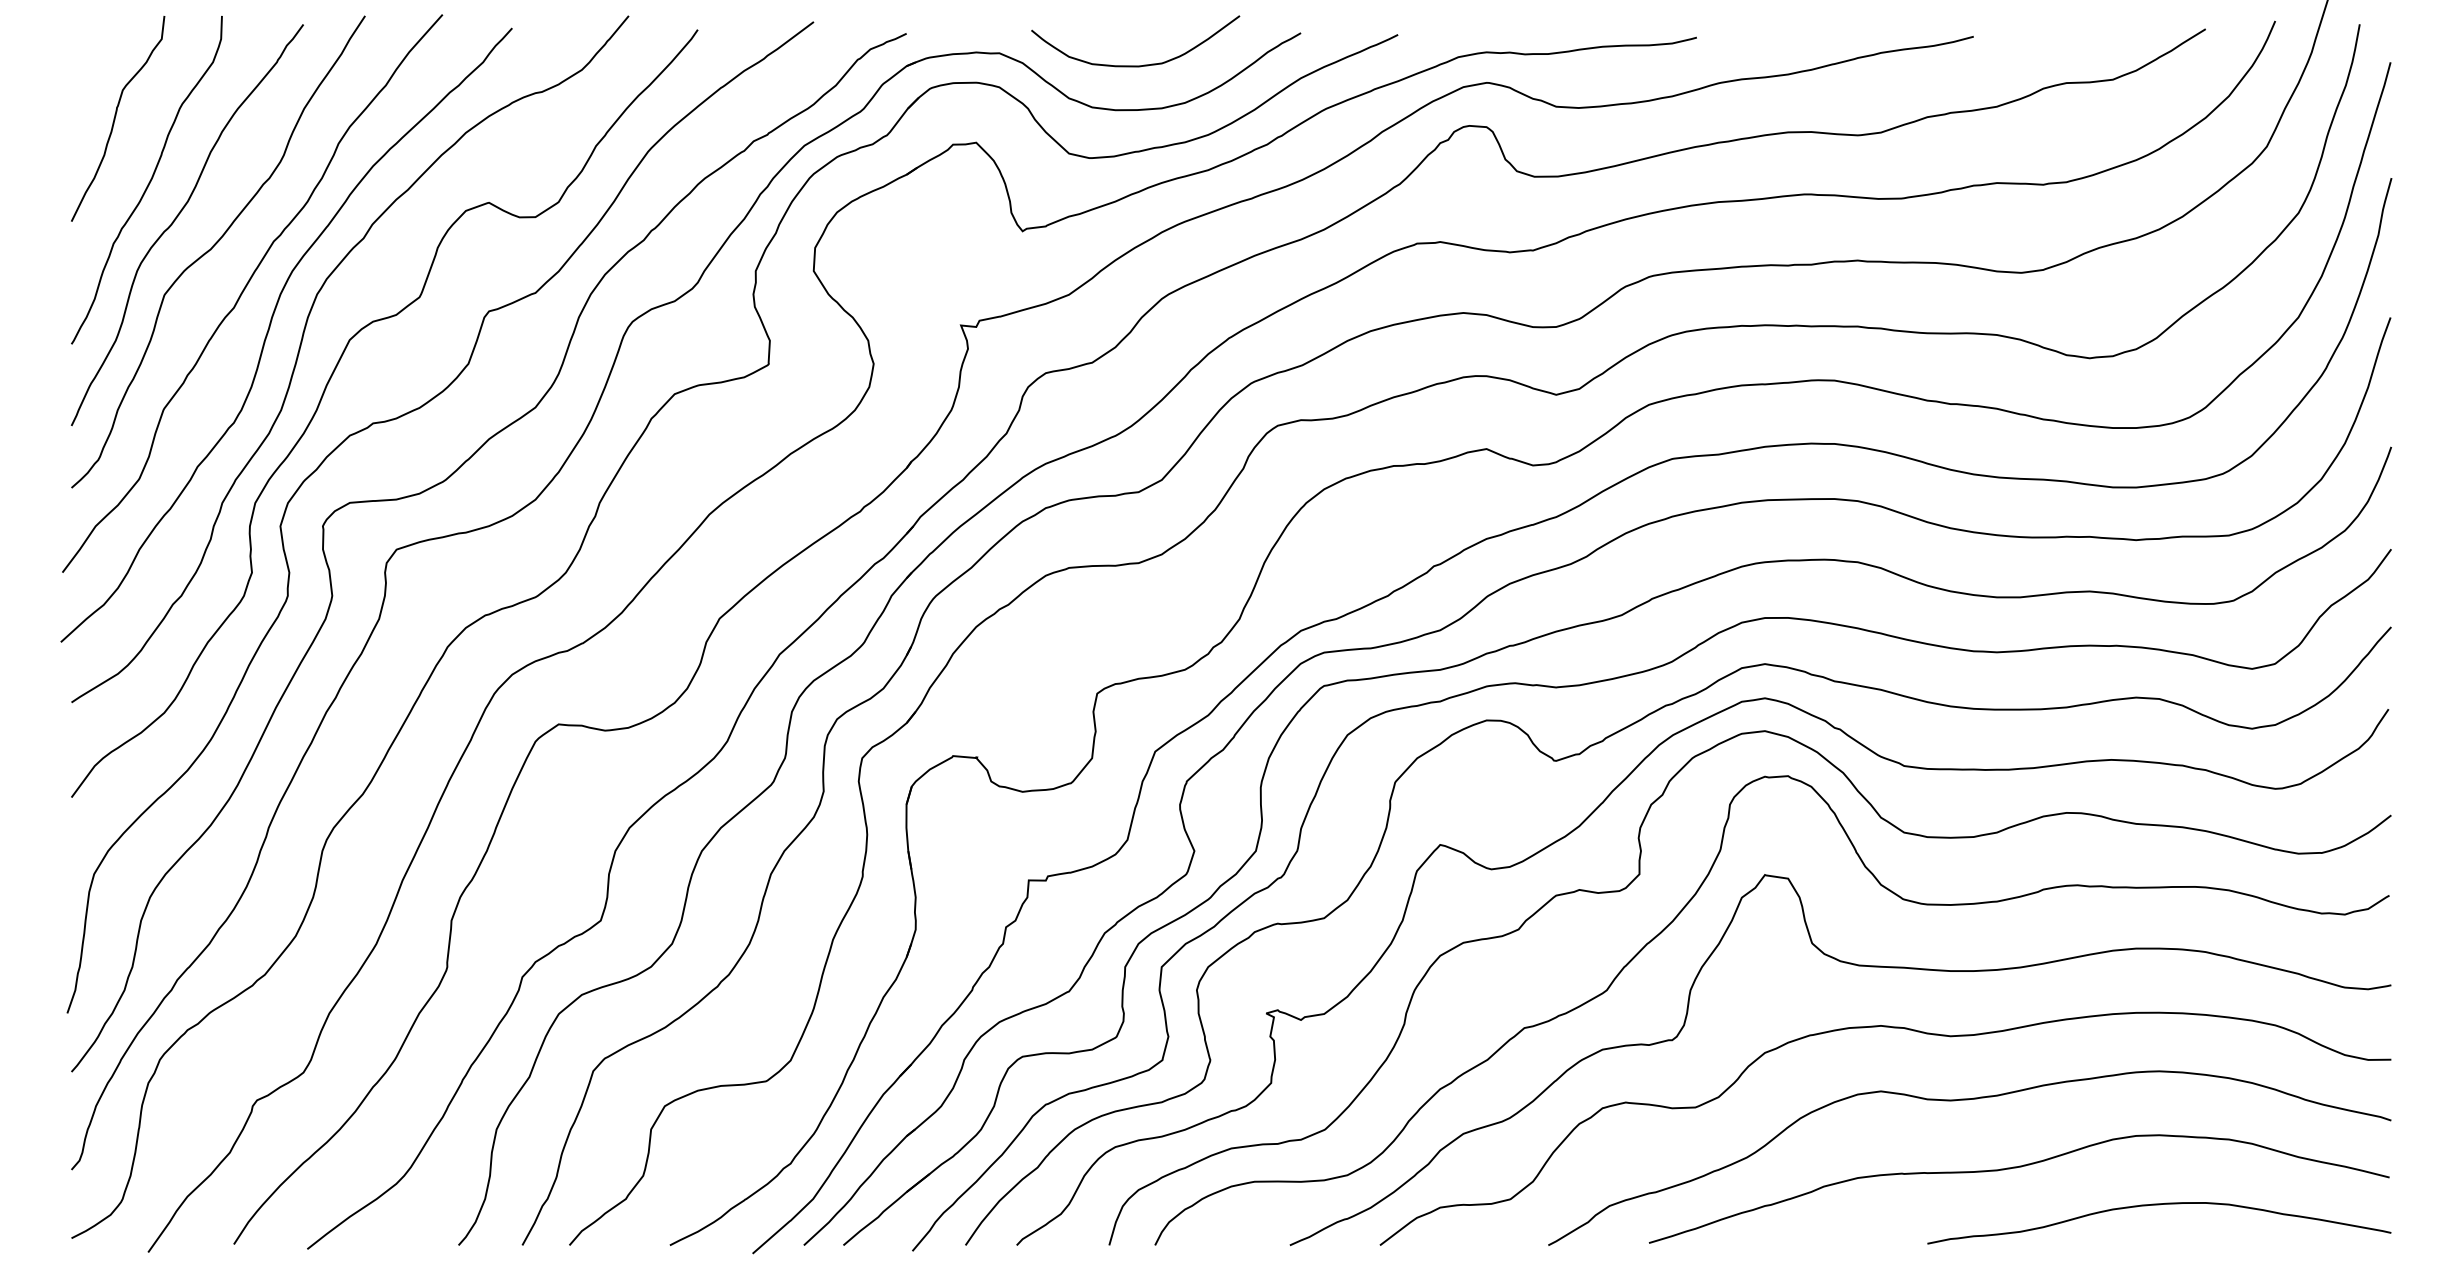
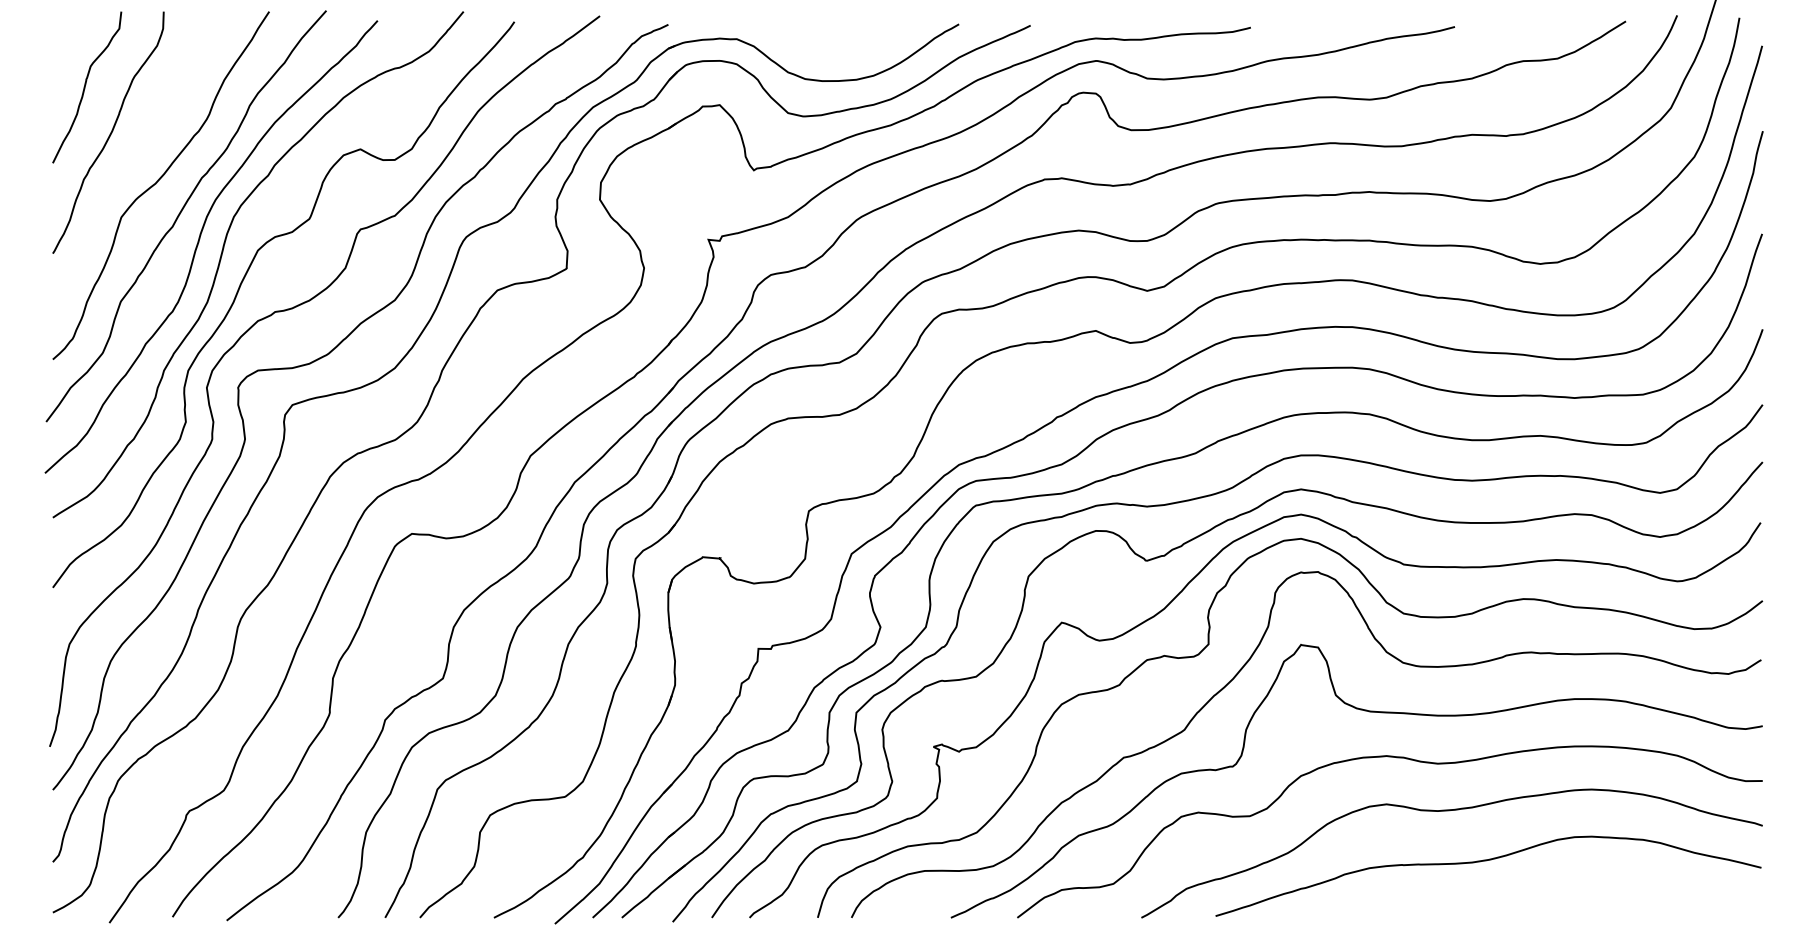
curve: (1140, 64) -> (840, 47), removed
curve: (178, 217) -> (131, 160), removed
curve: (2158, 1205) -> (1591, 888), removed

